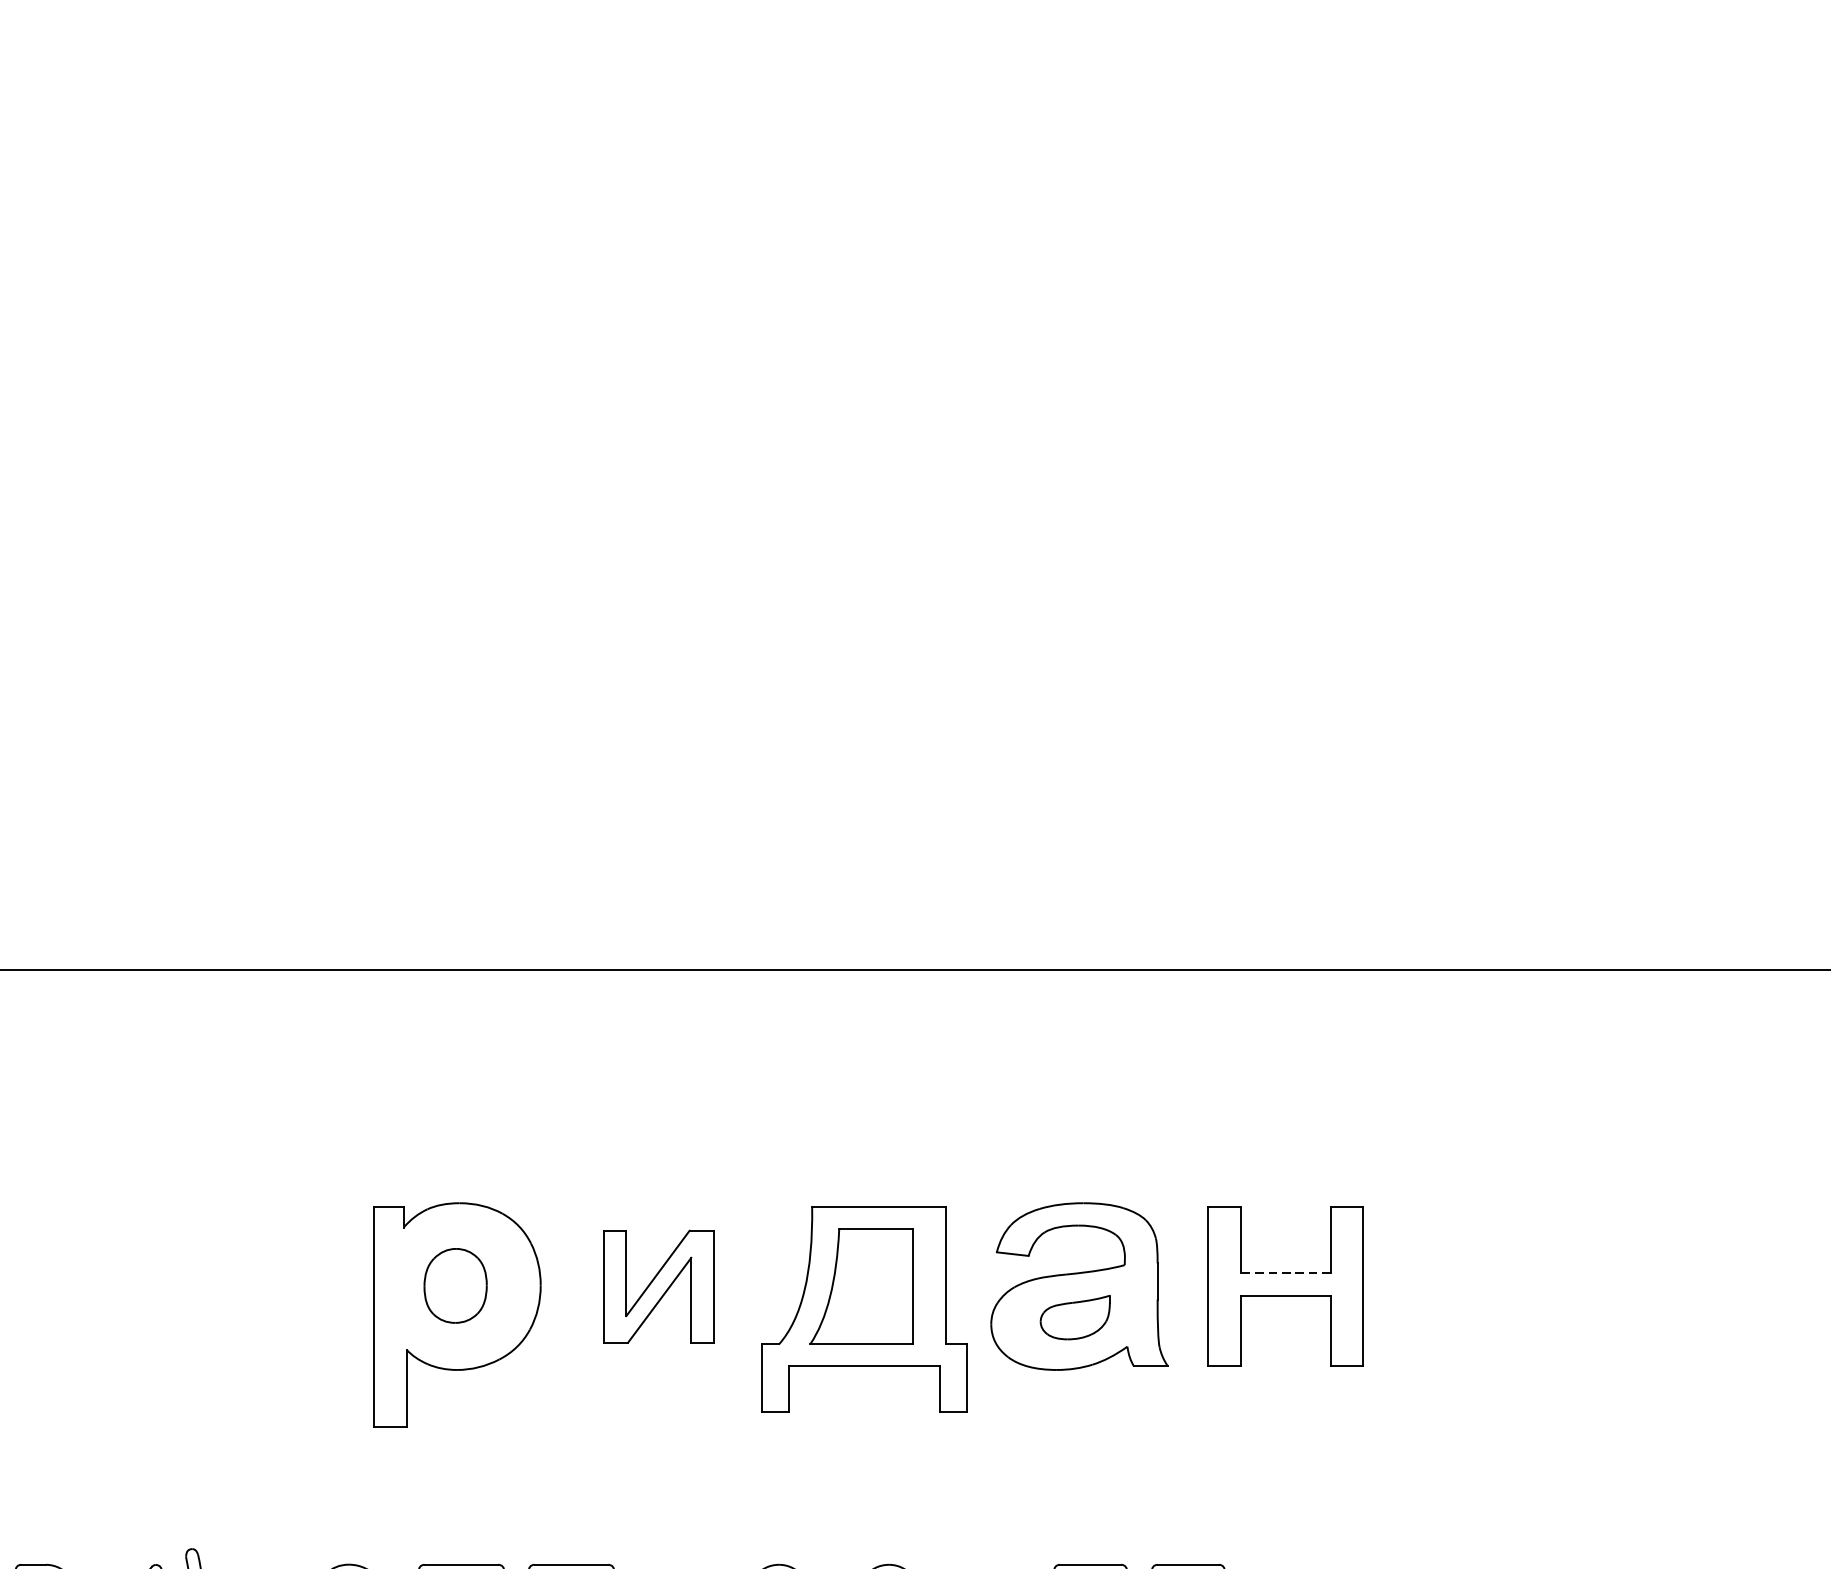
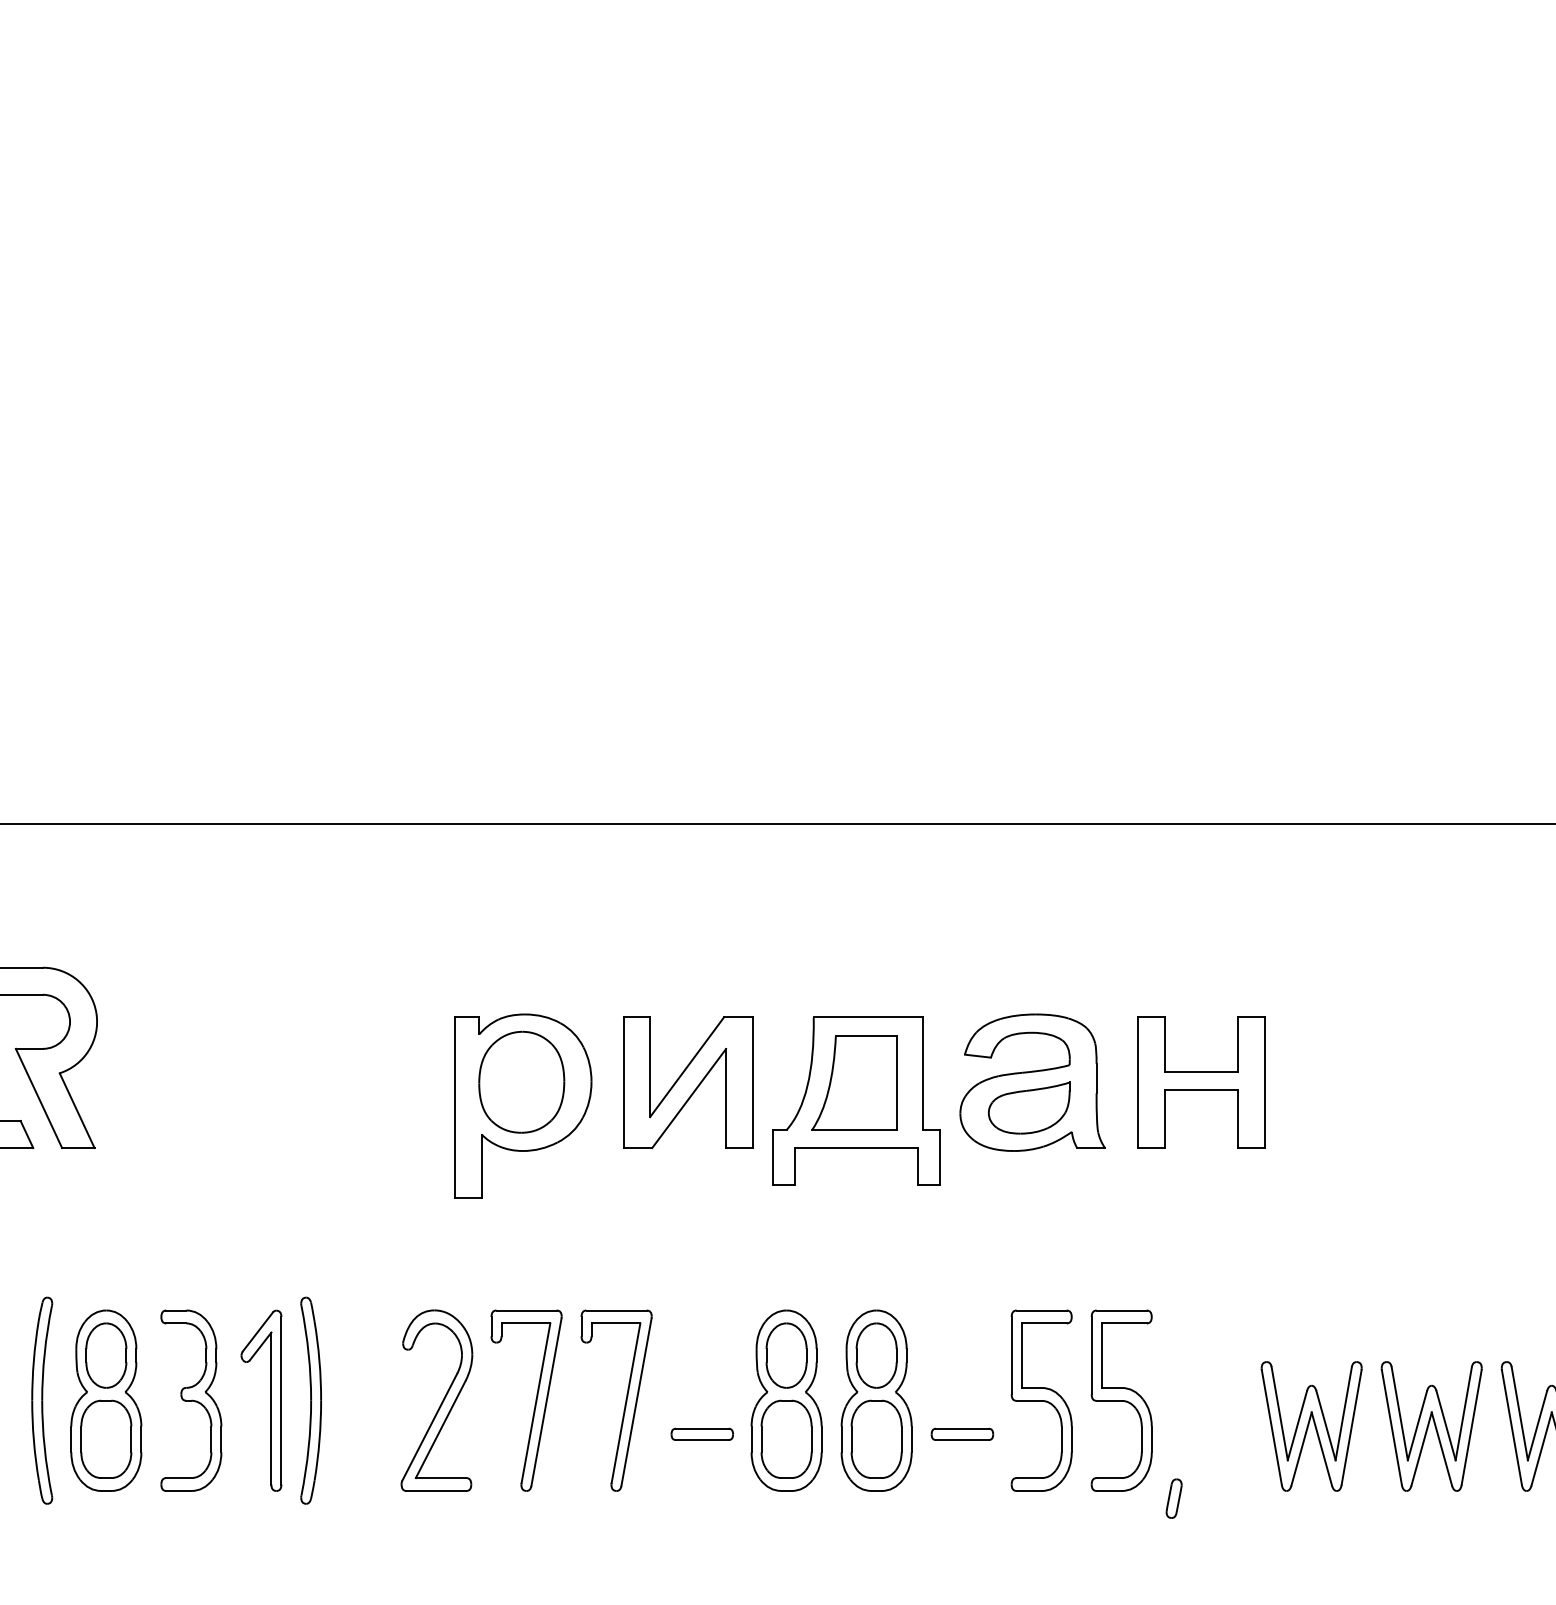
line: (1285, 1272) -> (1201, 1071), dashed -> solid
part: (455, 1285) -> (521, 1081), size x1.67
part: (659, 1286) -> (688, 1082), size x1.43
part: (1074, 1316) -> (1028, 1107), size x1.43

